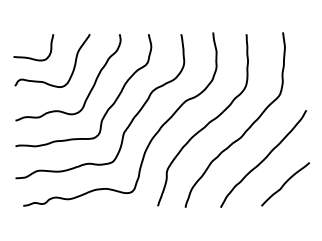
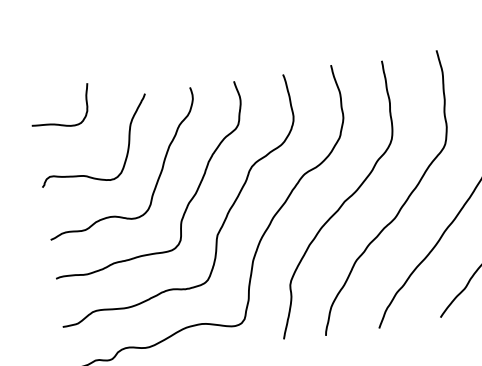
curve: (31, 57) -> (59, 122), moved

